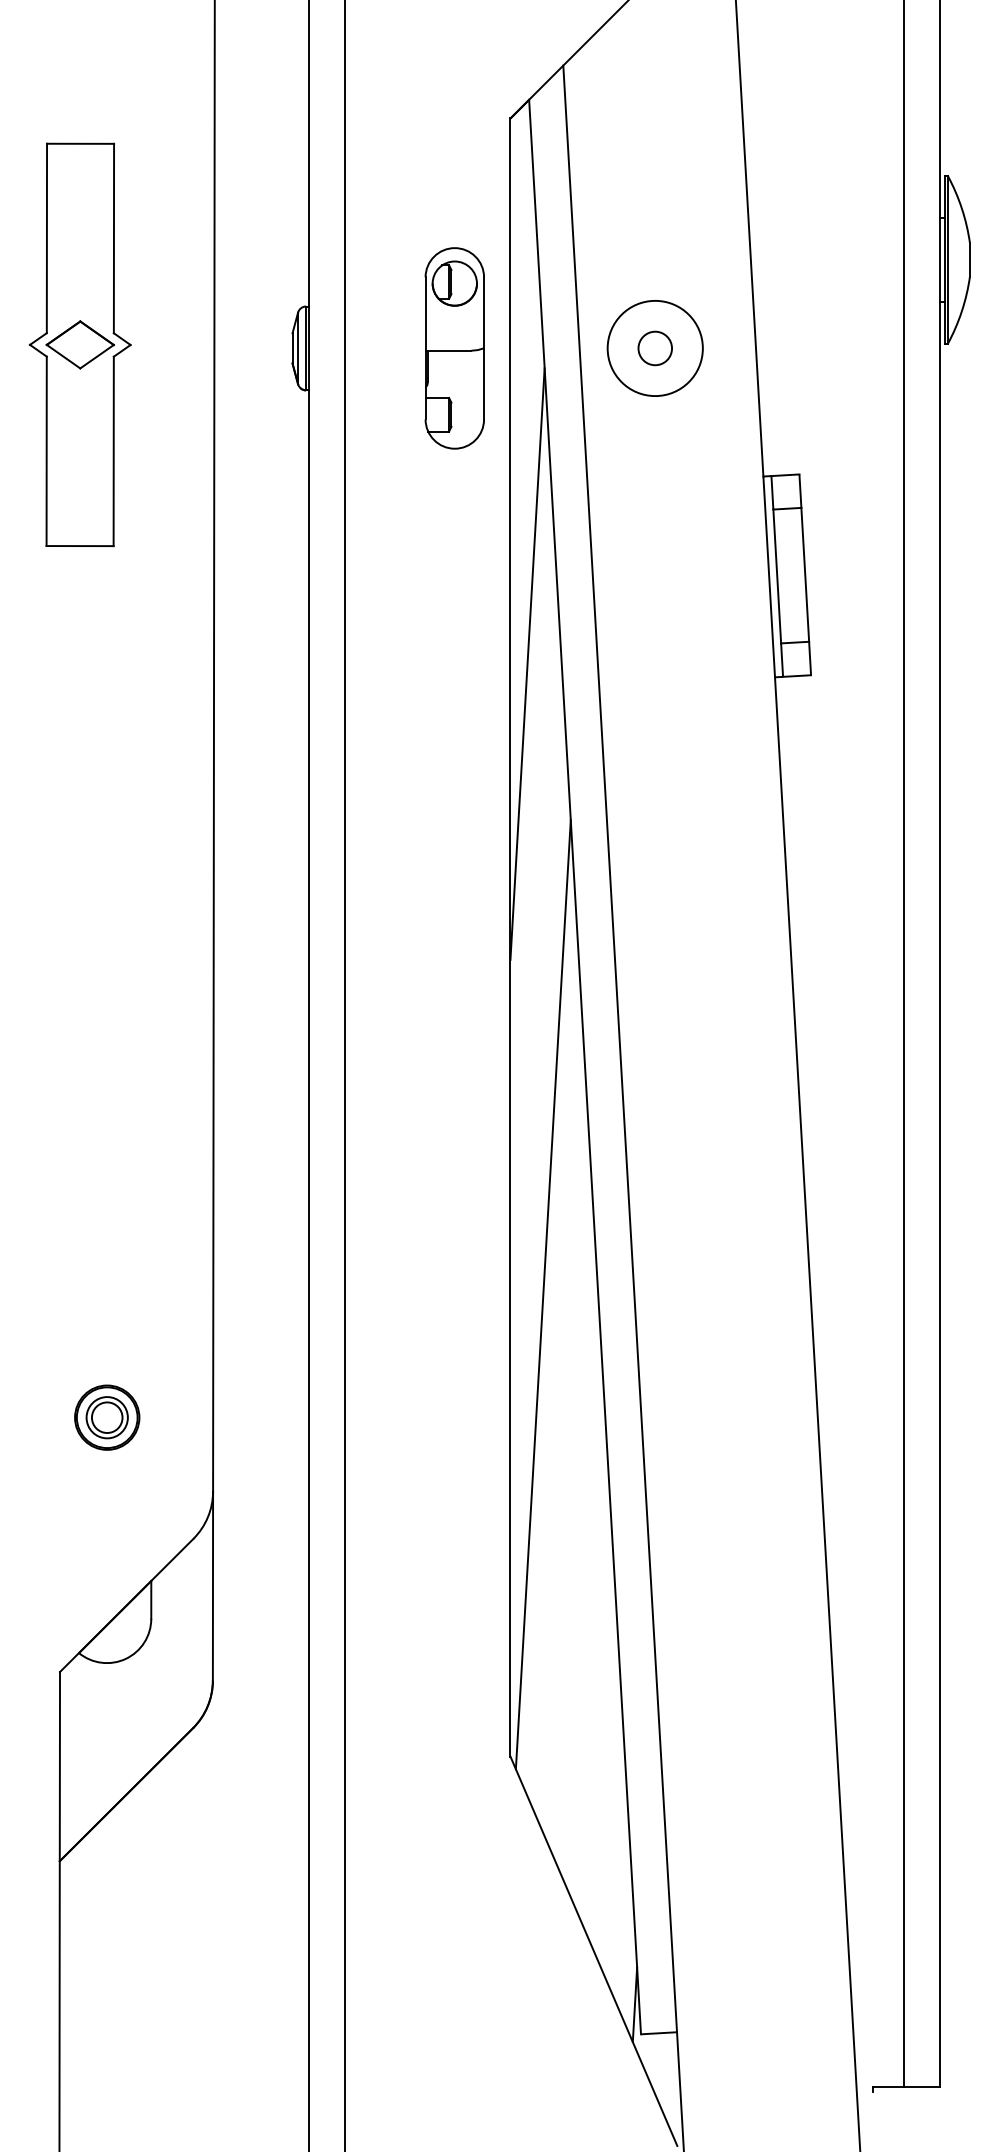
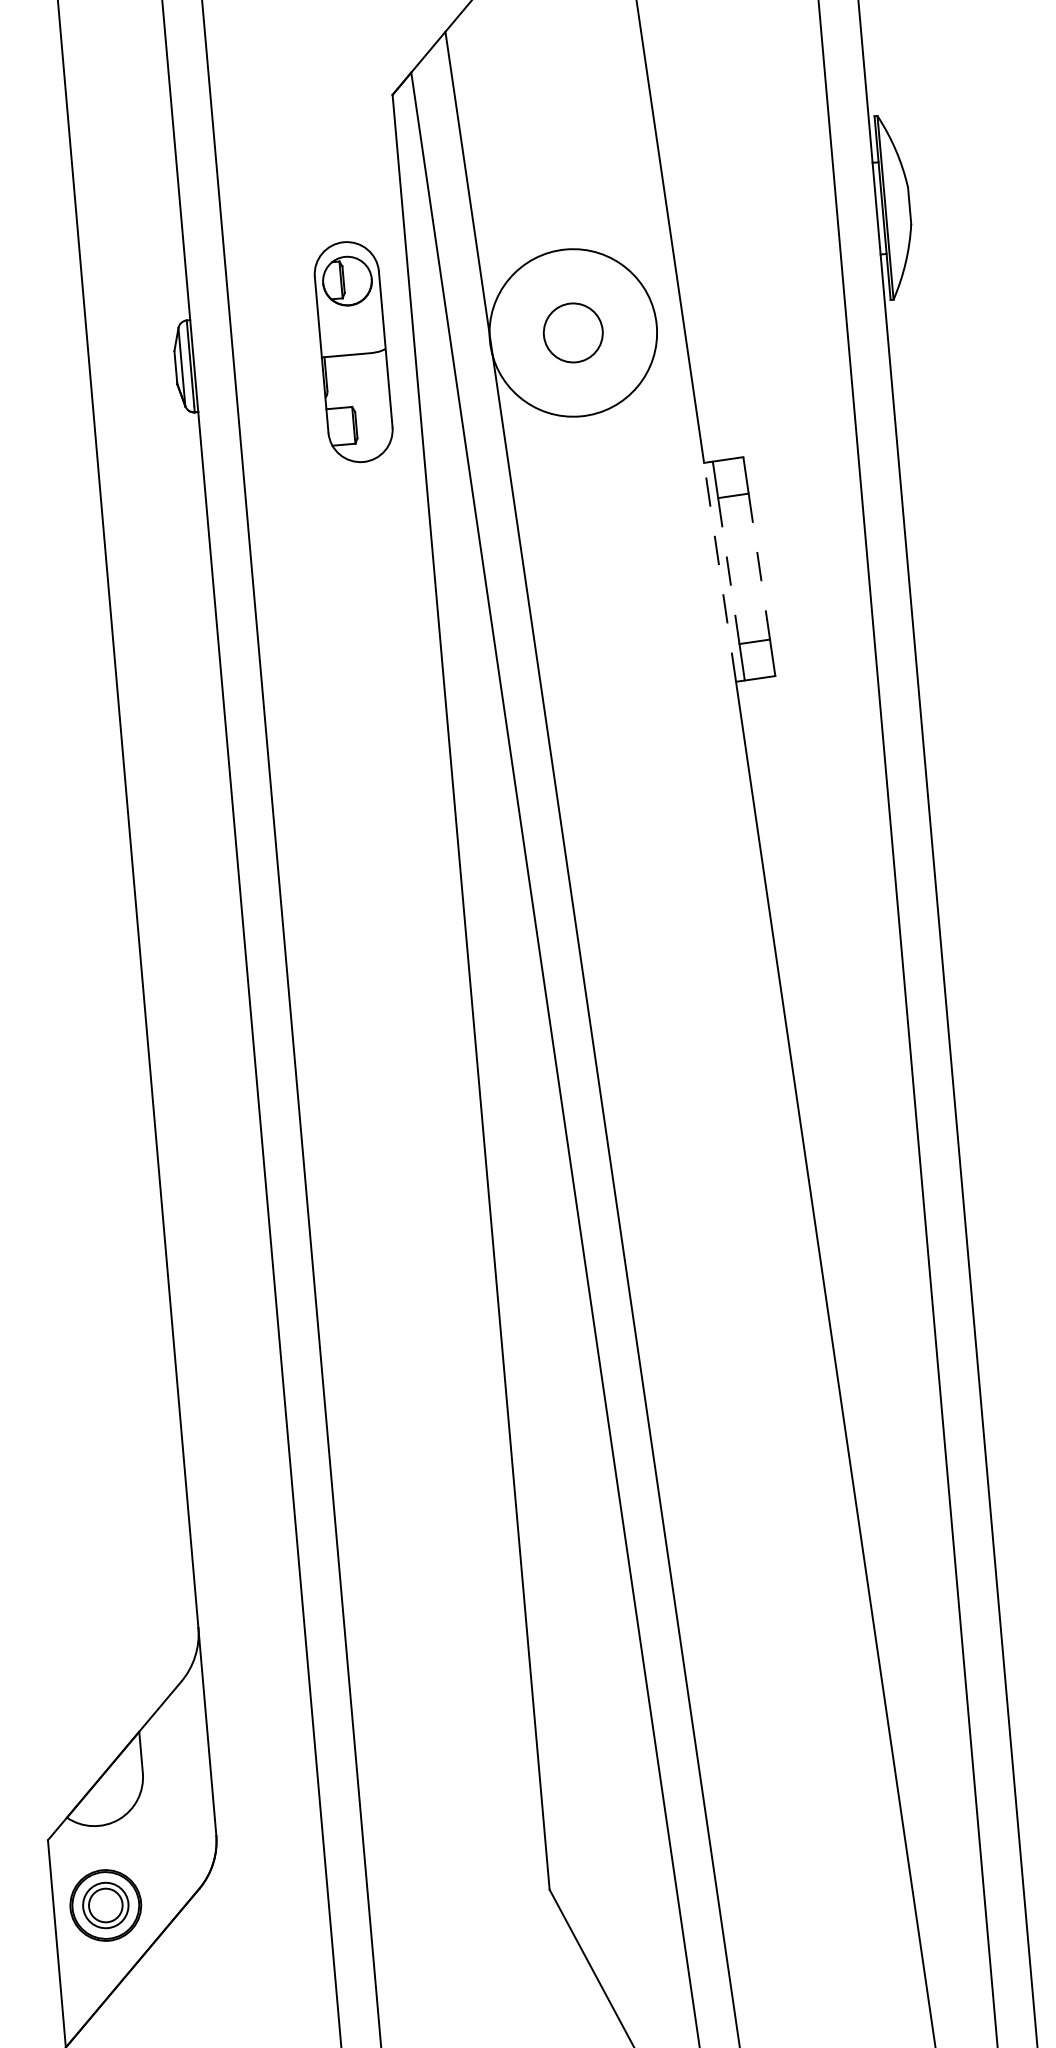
circle: (654, 348) -> (572, 333), size x1.6
circle: (655, 348) -> (573, 332), size x1.6
line: (805, 575) -> (759, 567), solid -> dashed
line: (769, 576) -> (720, 571), solid -> dashed
line: (777, 576) -> (729, 571), solid -> dashed
line: (527, 663) -> (463, 690), removed
line: (542, 1294) -> (540, 1380), removed
part: (107, 1417) -> (106, 1905), moved

